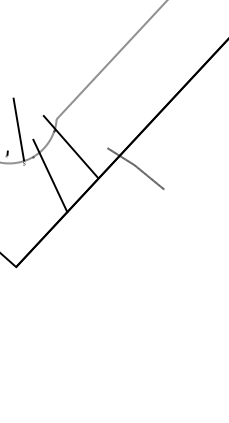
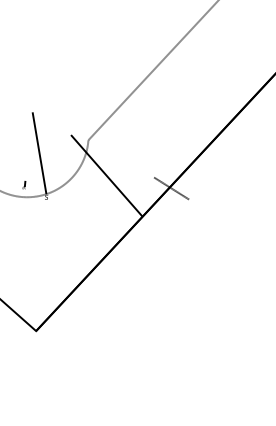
line: (50, 175) -> (80, 212), removed
line: (149, 177) -> (208, 215), removed

